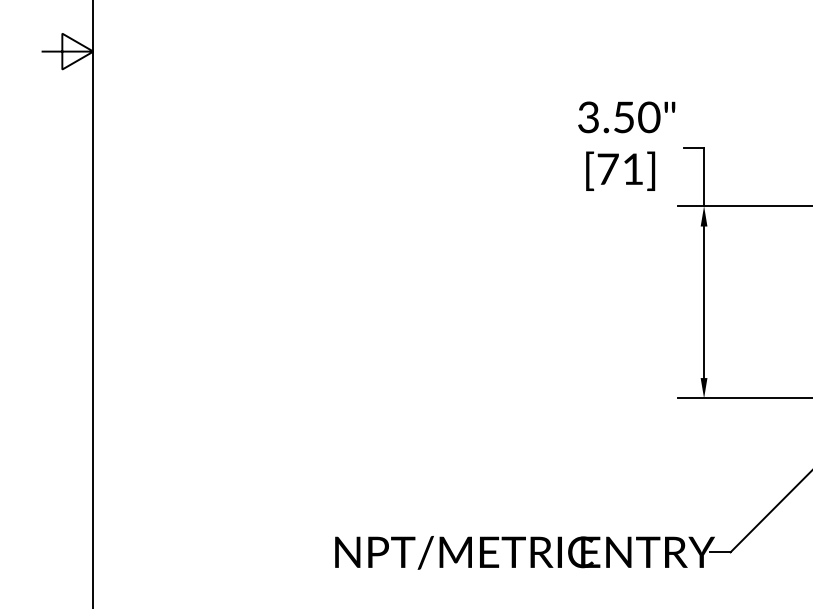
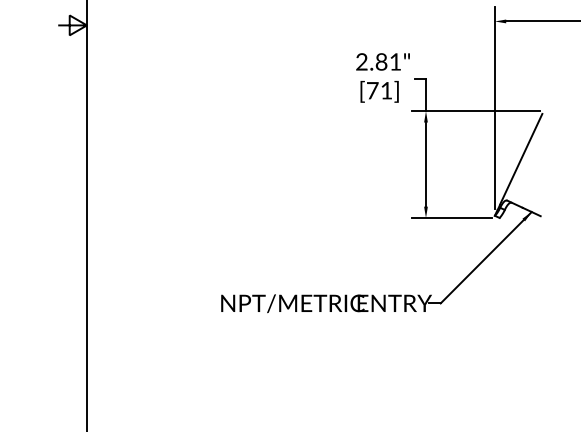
text: (618, 116) -> (378, 61), 3.50" -> 2.81"

